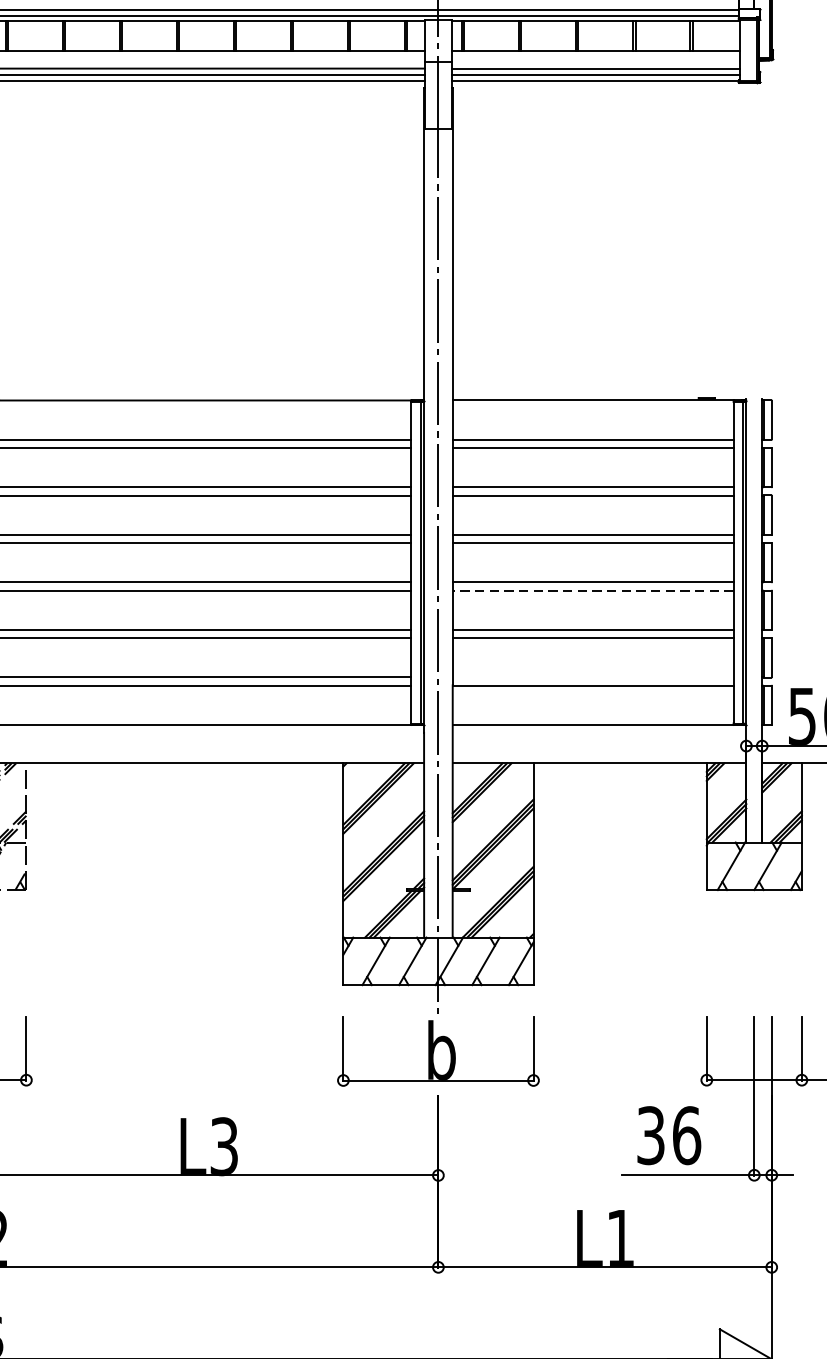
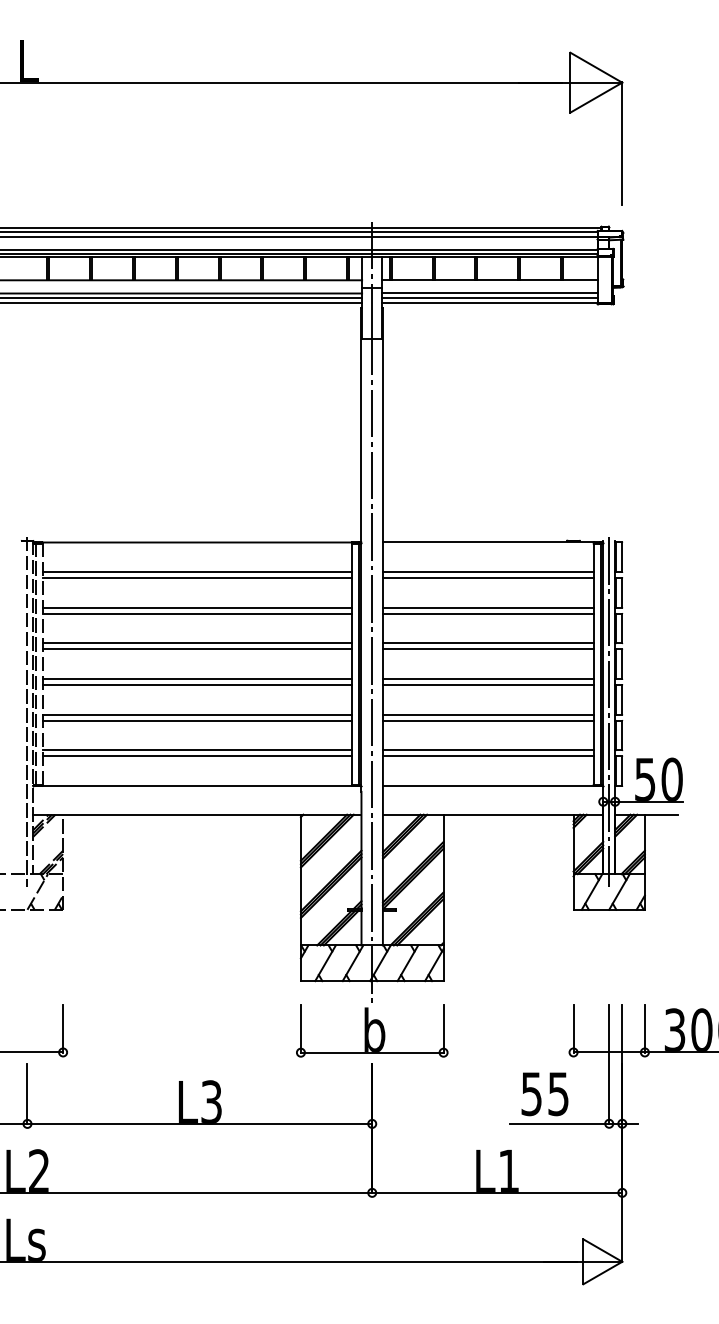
line: (592, 591) -> (487, 685), dashed -> solid
line: (754, 625) -> (609, 711), added
line: (592, 677) -> (487, 750), added
text: (669, 1136) -> (545, 1094), 36 -> 55

